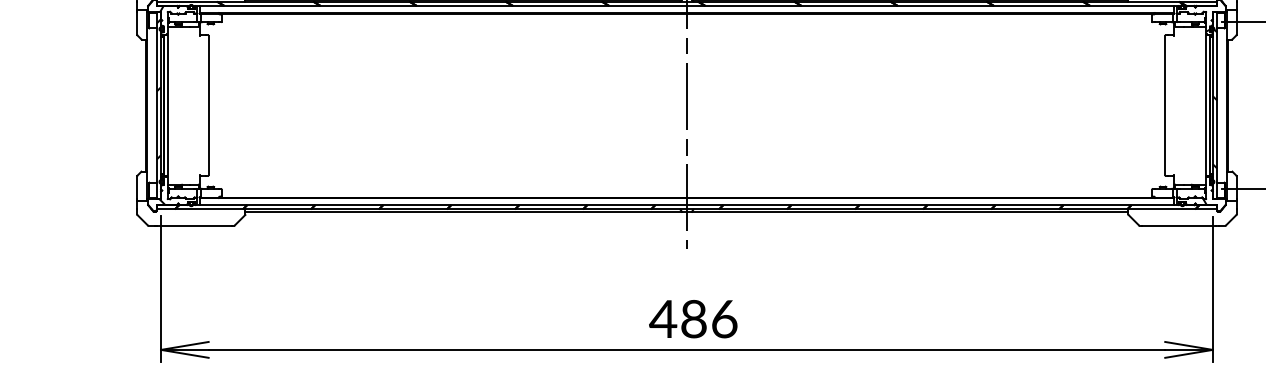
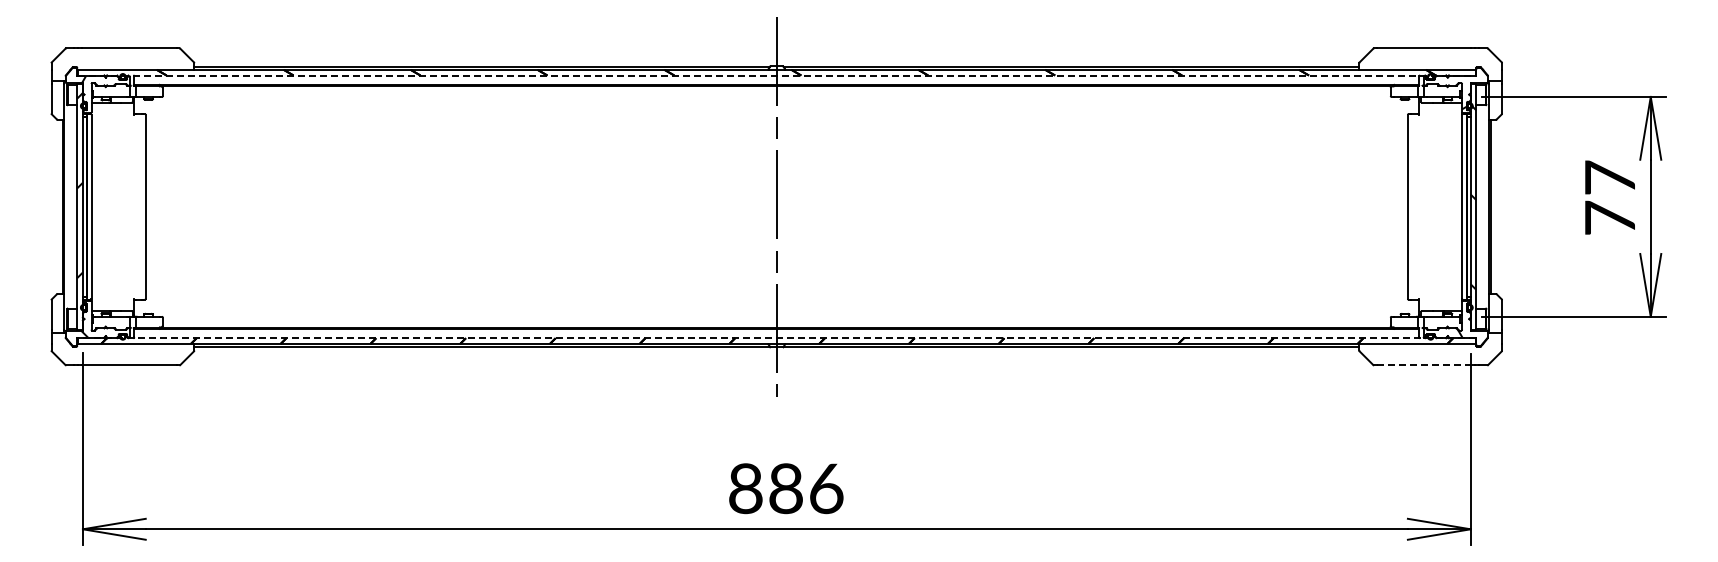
line: (686, 5) -> (776, 75), solid -> dashed
line: (686, 205) -> (776, 338), solid -> dashed
line: (1177, 225) -> (1424, 365), solid -> dashed
text: (662, 318) -> (744, 488), 486 -> 886

